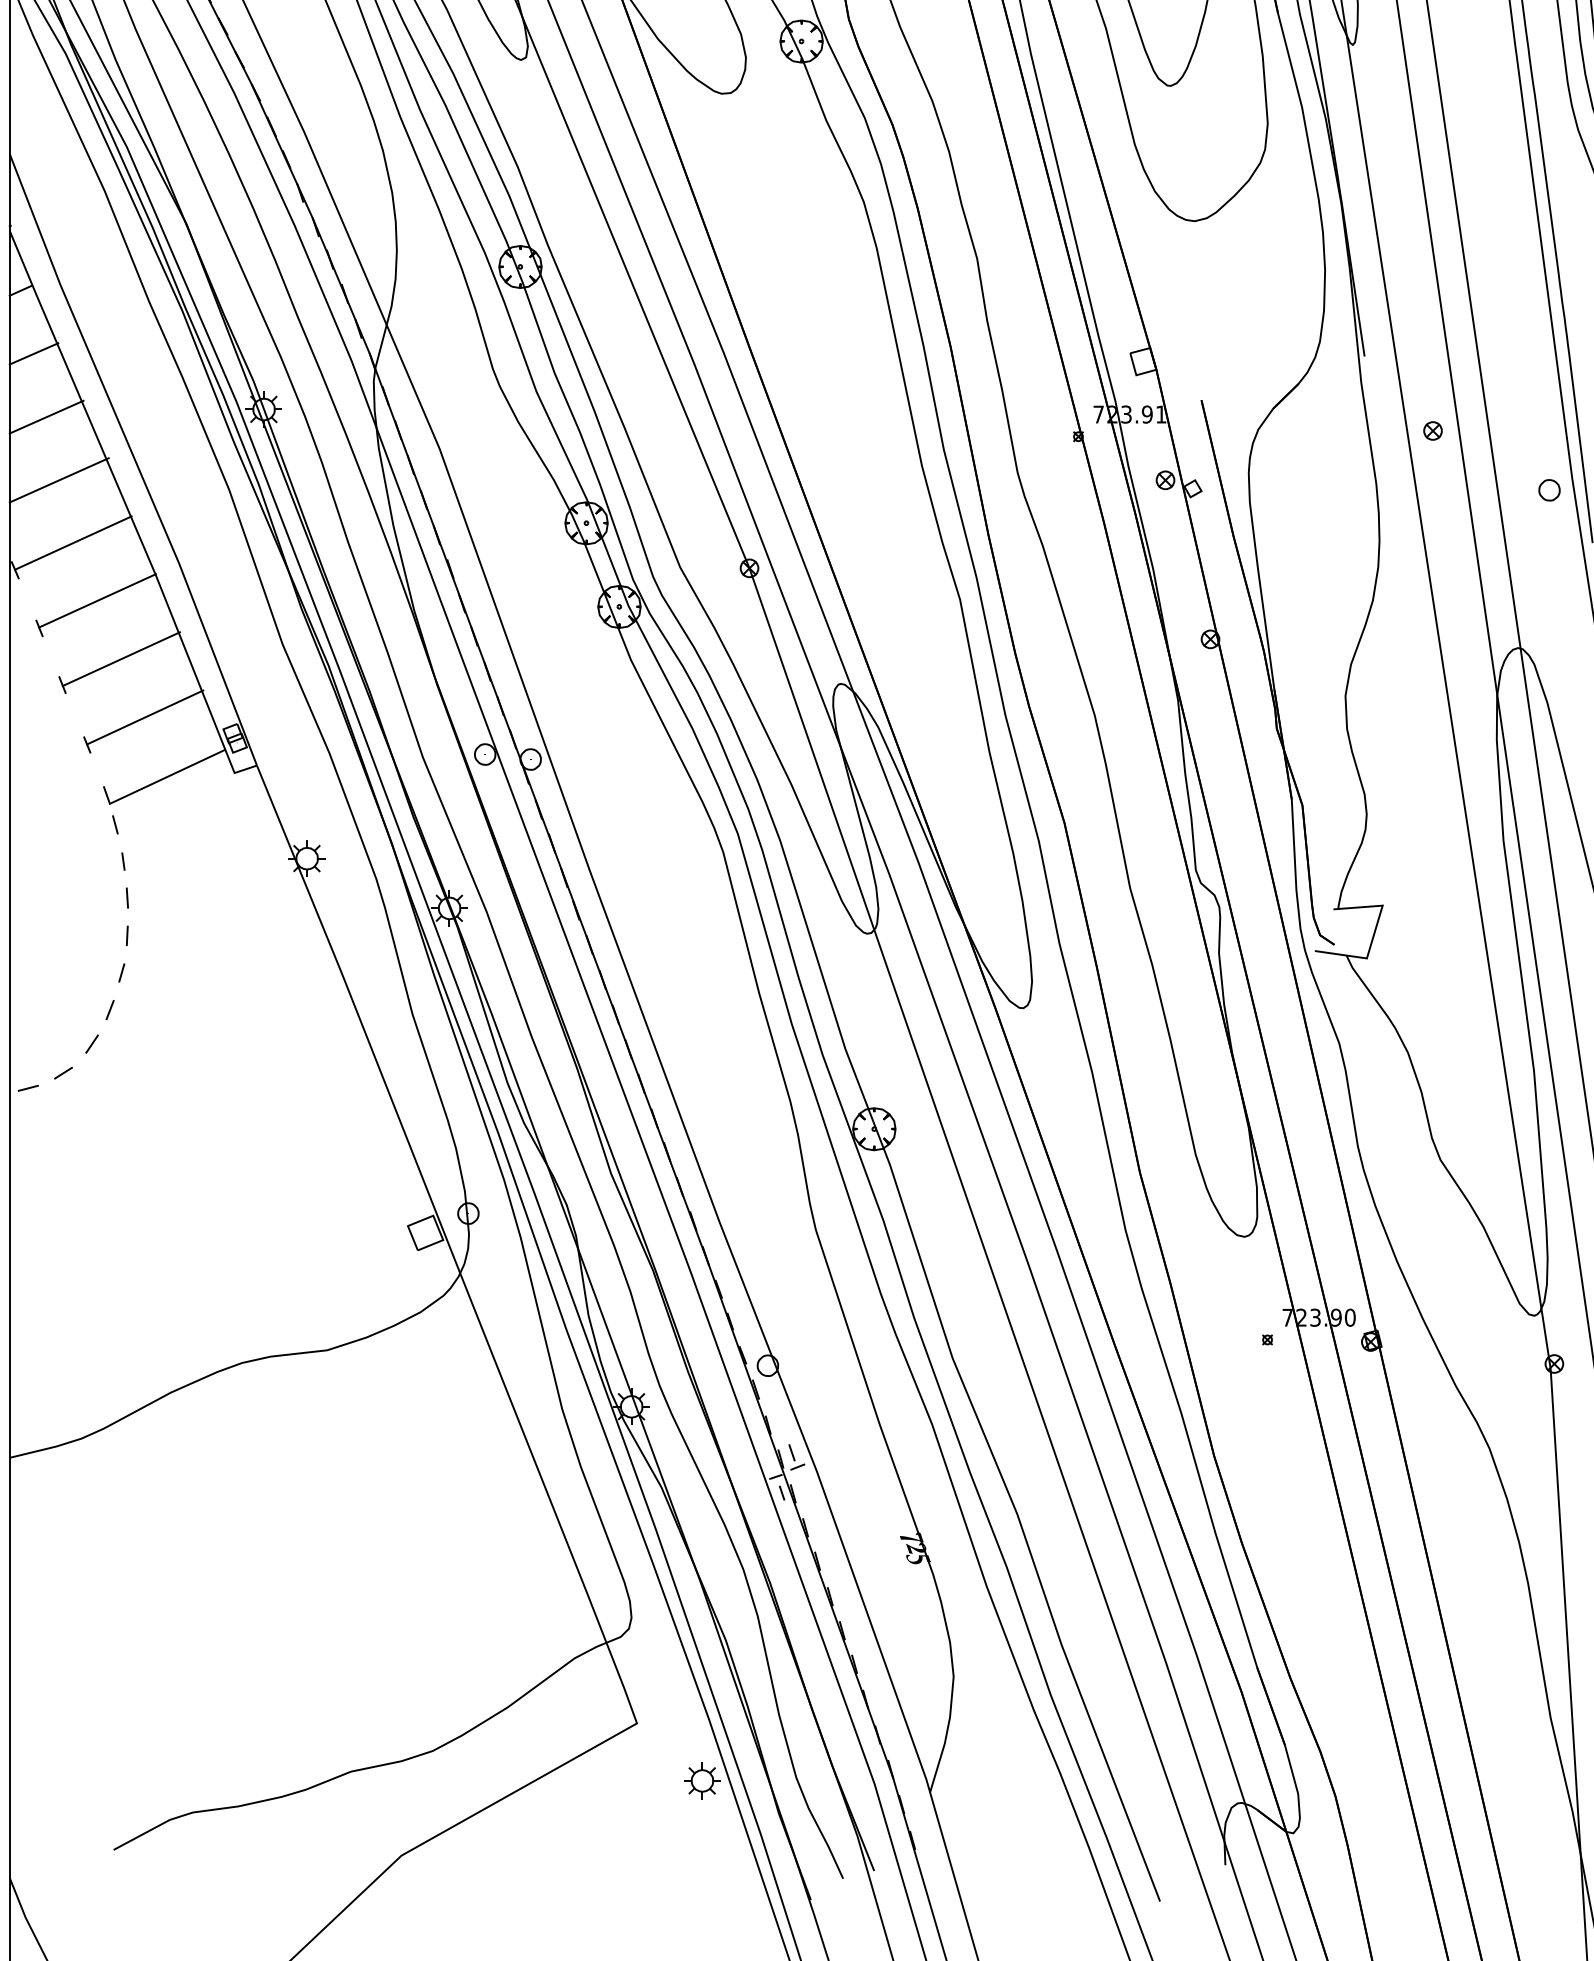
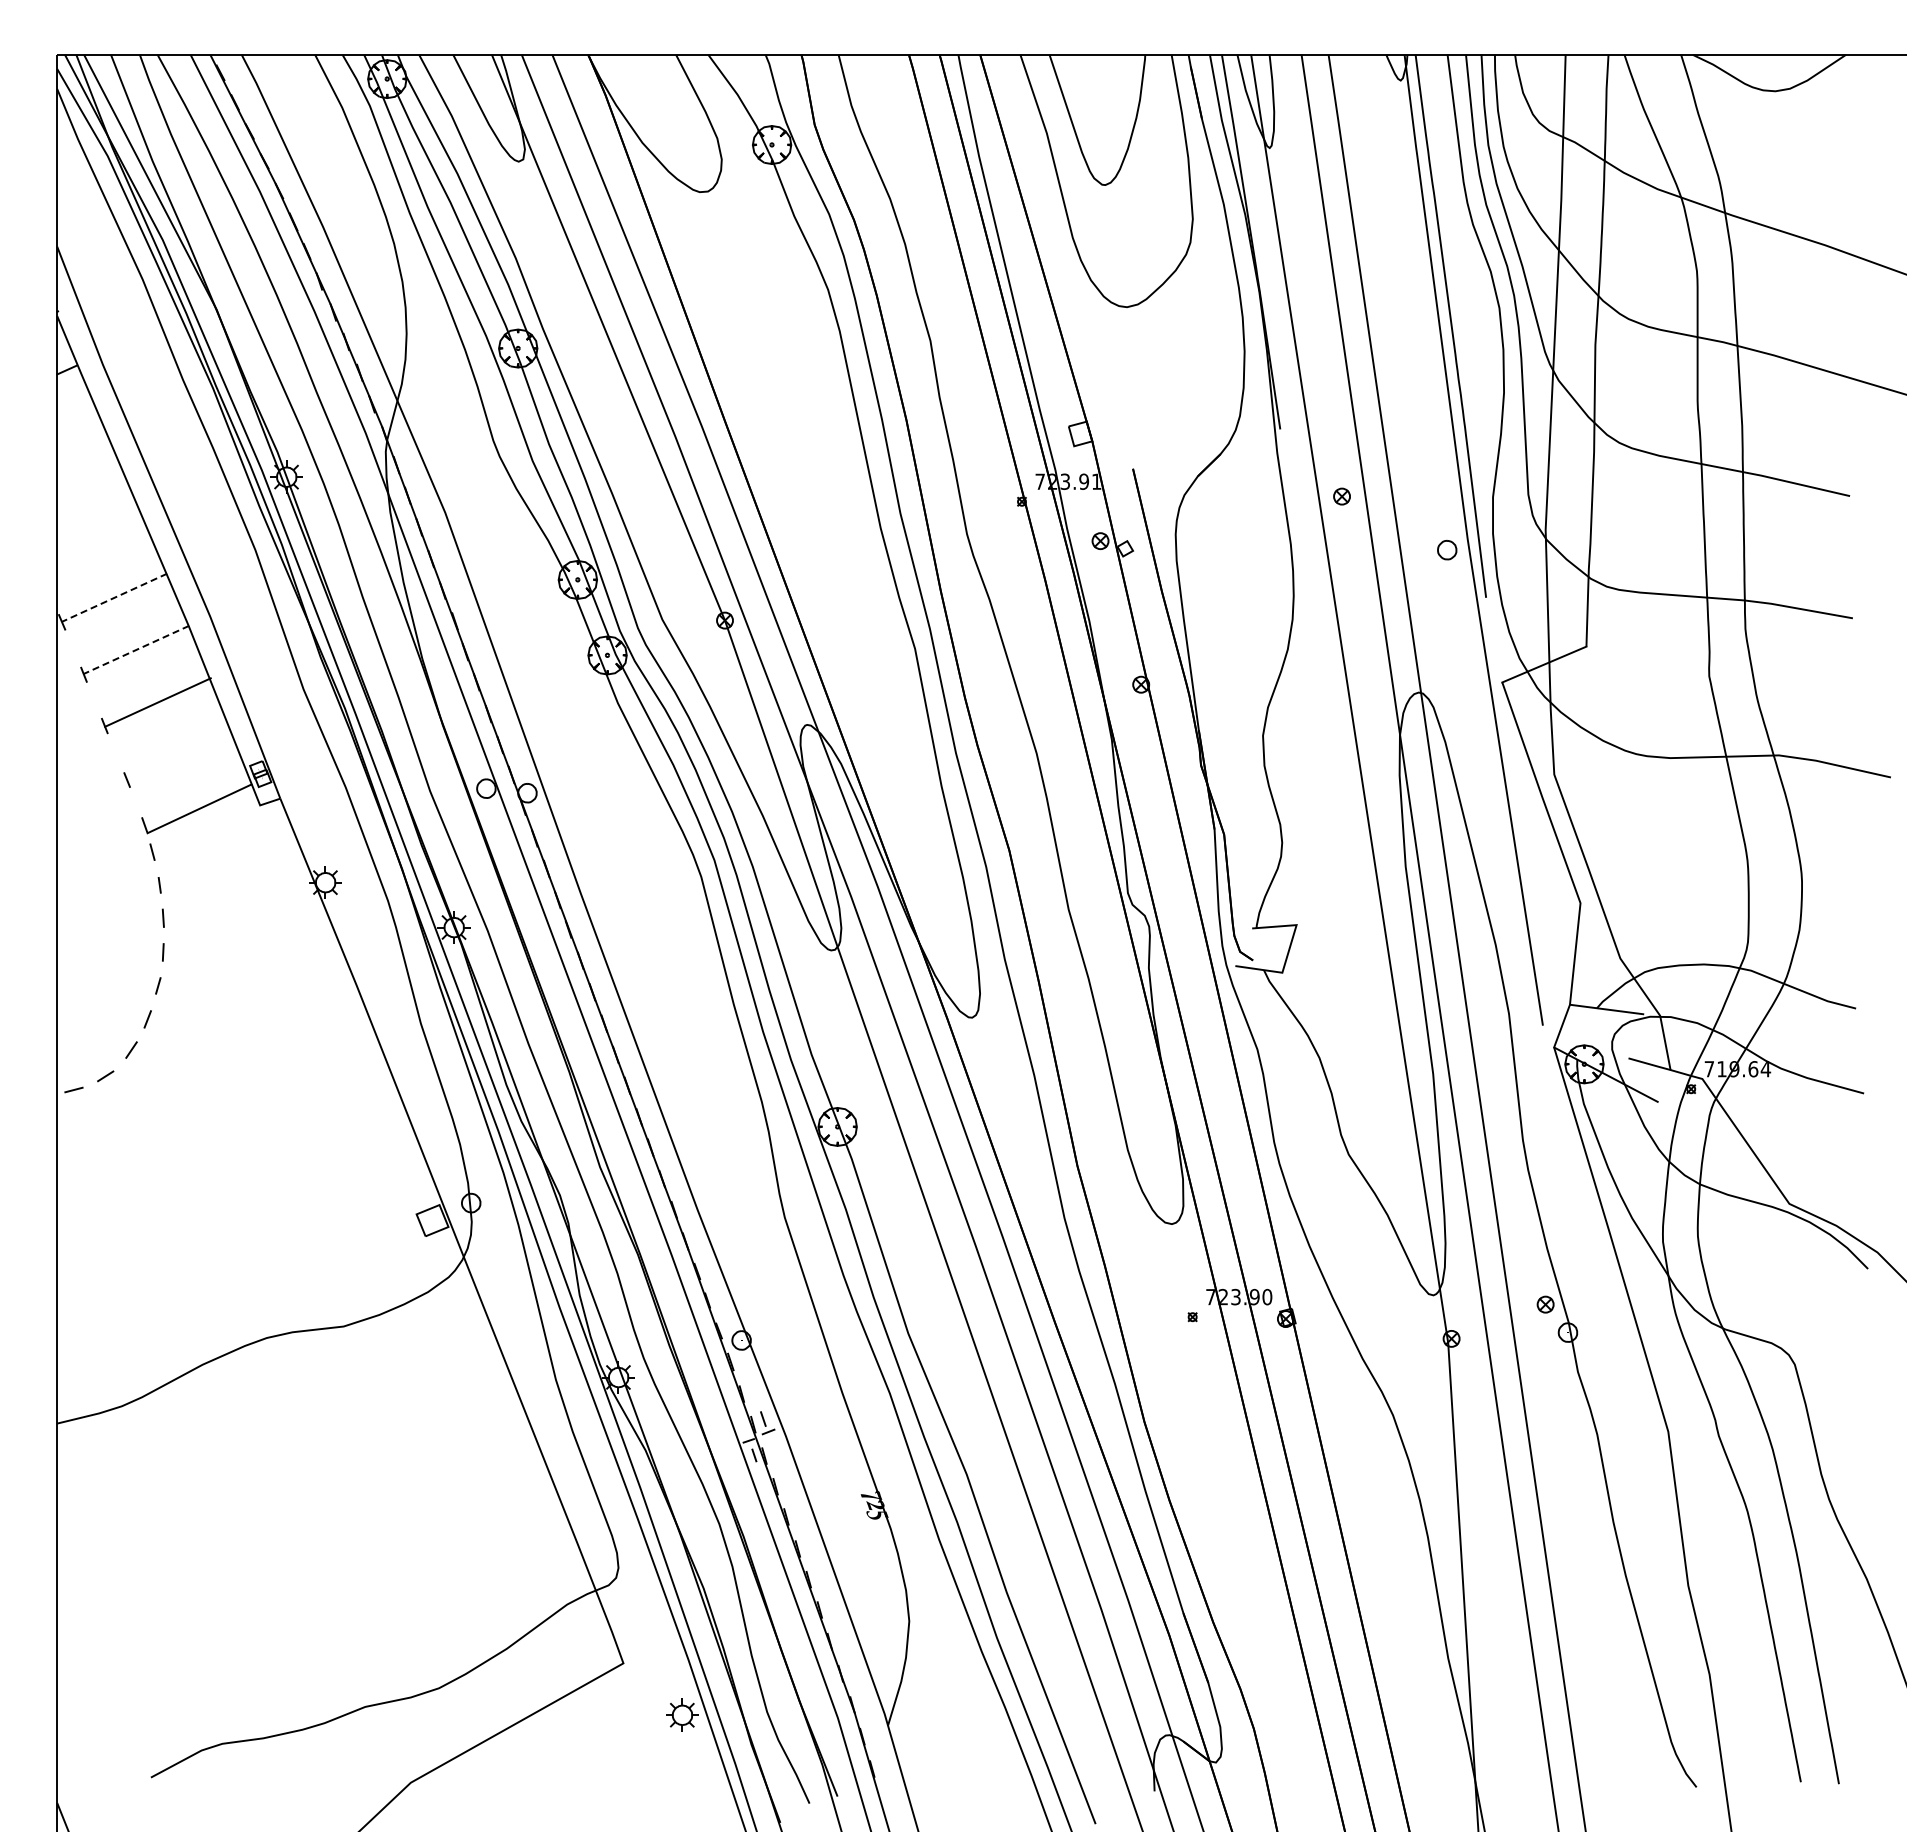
line: (33, 353) -> (78, 426), removed
line: (46, 416) -> (90, 483), removed
line: (58, 480) -> (101, 541), removed
line: (73, 542) -> (114, 597), solid -> dashed
line: (97, 600) -> (136, 649), solid -> dashed
line: (144, 716) -> (178, 754), removed

